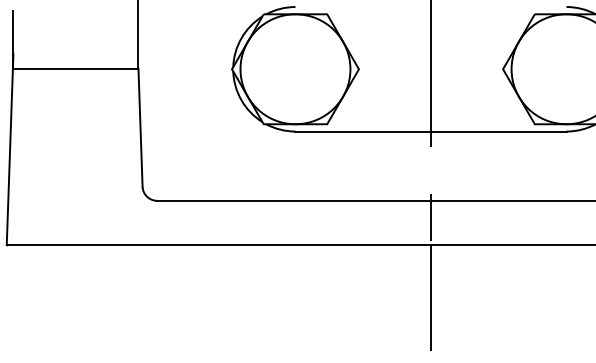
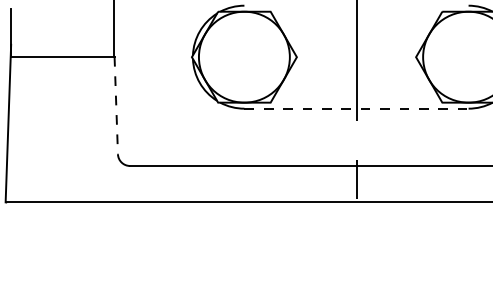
line: (140, 127) -> (116, 105), solid -> dashed
line: (432, 131) -> (357, 108), solid -> dashed
line: (431, 296) -> (356, 245), removed

